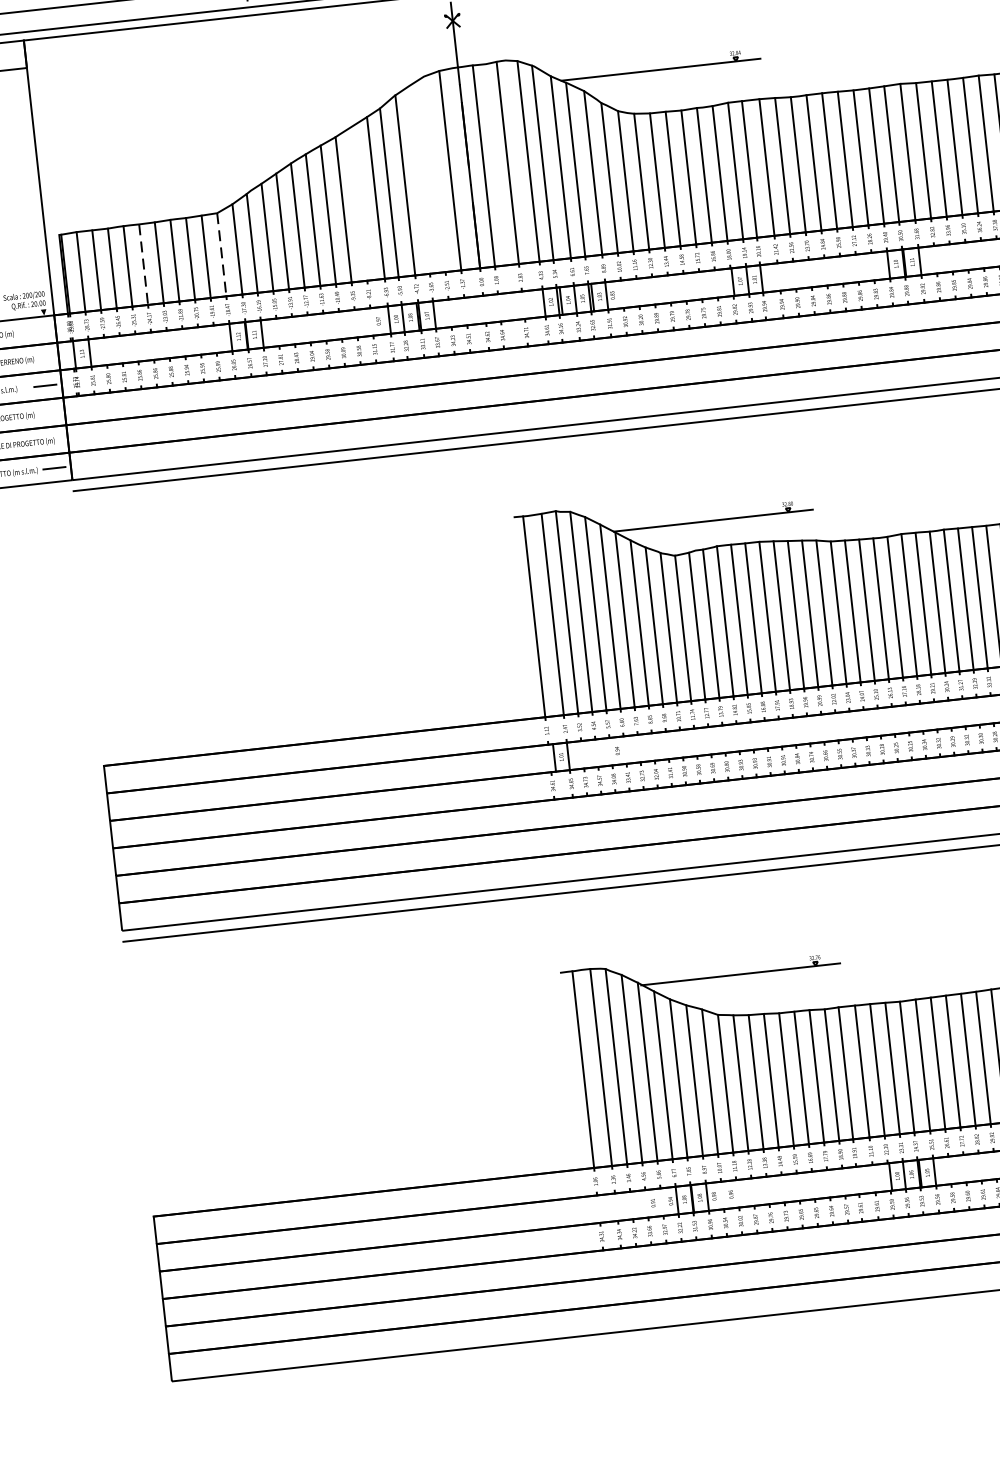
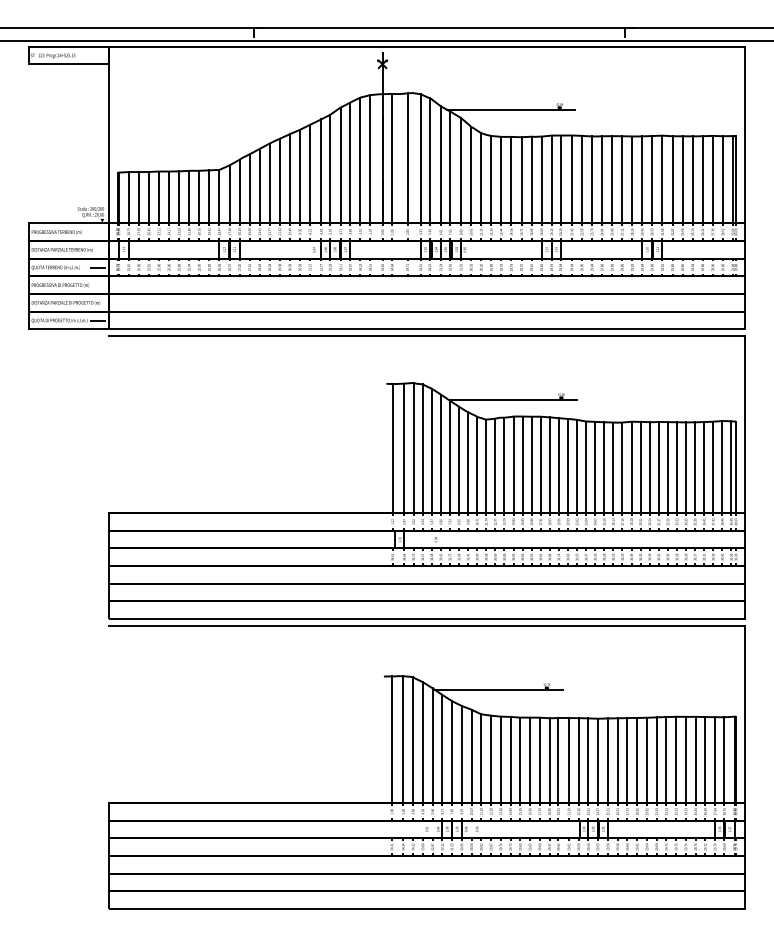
line: (435, 174) -> (360, 160), added
line: (419, 179) -> (350, 162), added
line: (359, 203) -> (310, 173), added
line: (221, 254) -> (219, 196), dashed -> solid
line: (144, 264) -> (169, 197), dashed -> solid

